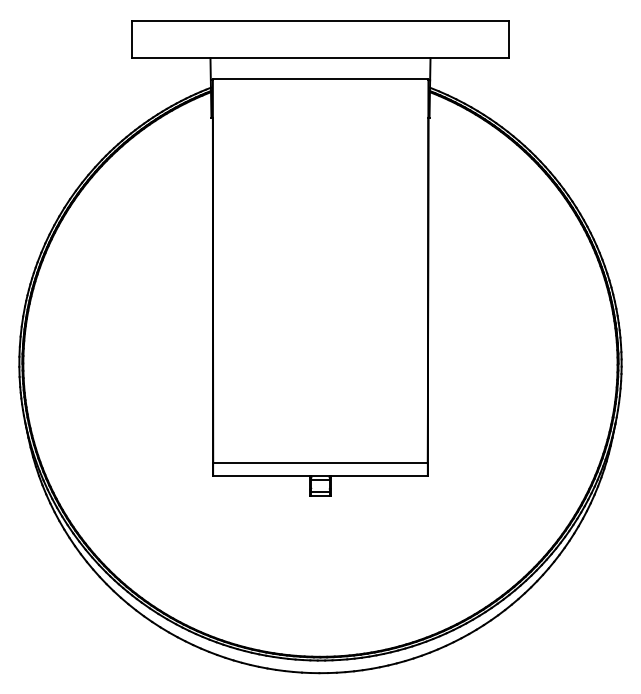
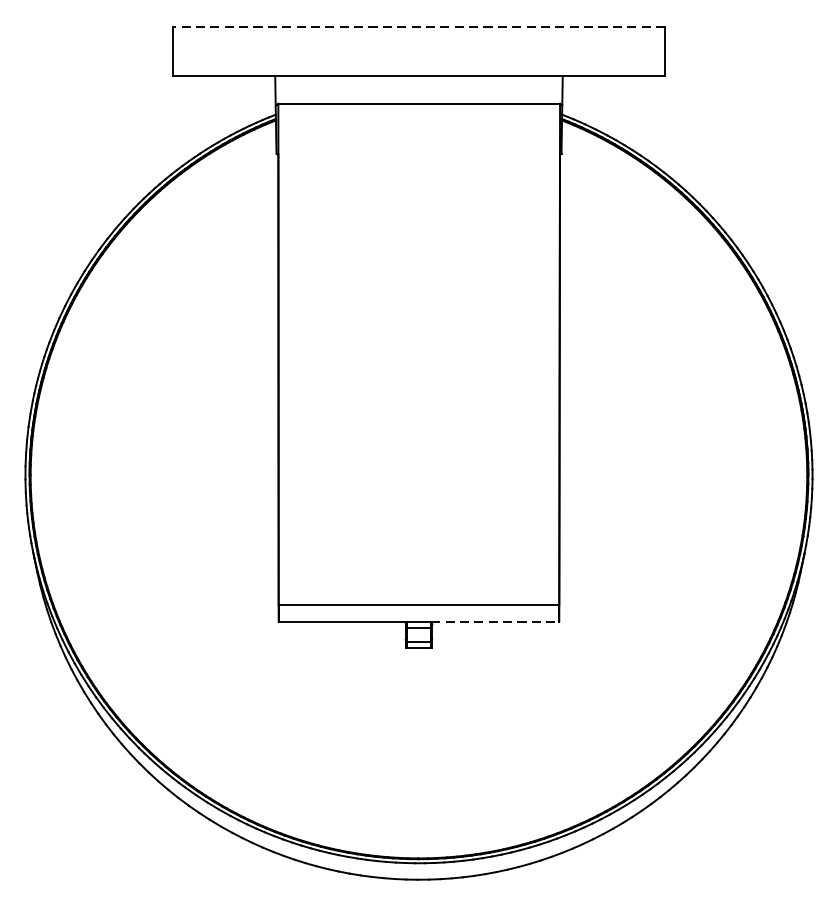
line: (320, 20) -> (419, 26), solid -> dashed
line: (379, 475) -> (496, 621), solid -> dashed

